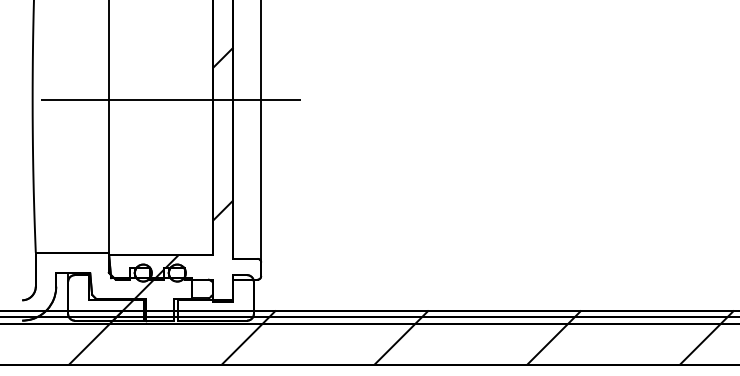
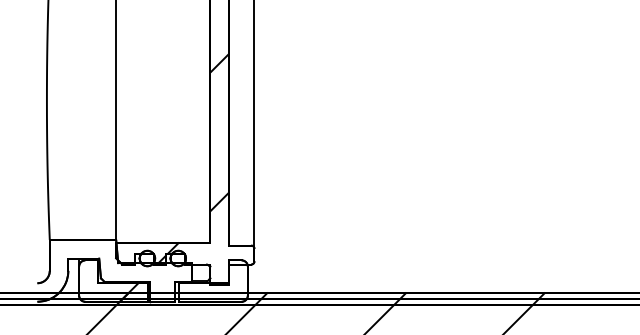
line: (170, 99) -> (172, 100), removed
hatch: (145, 288) -> (149, 272), removed

